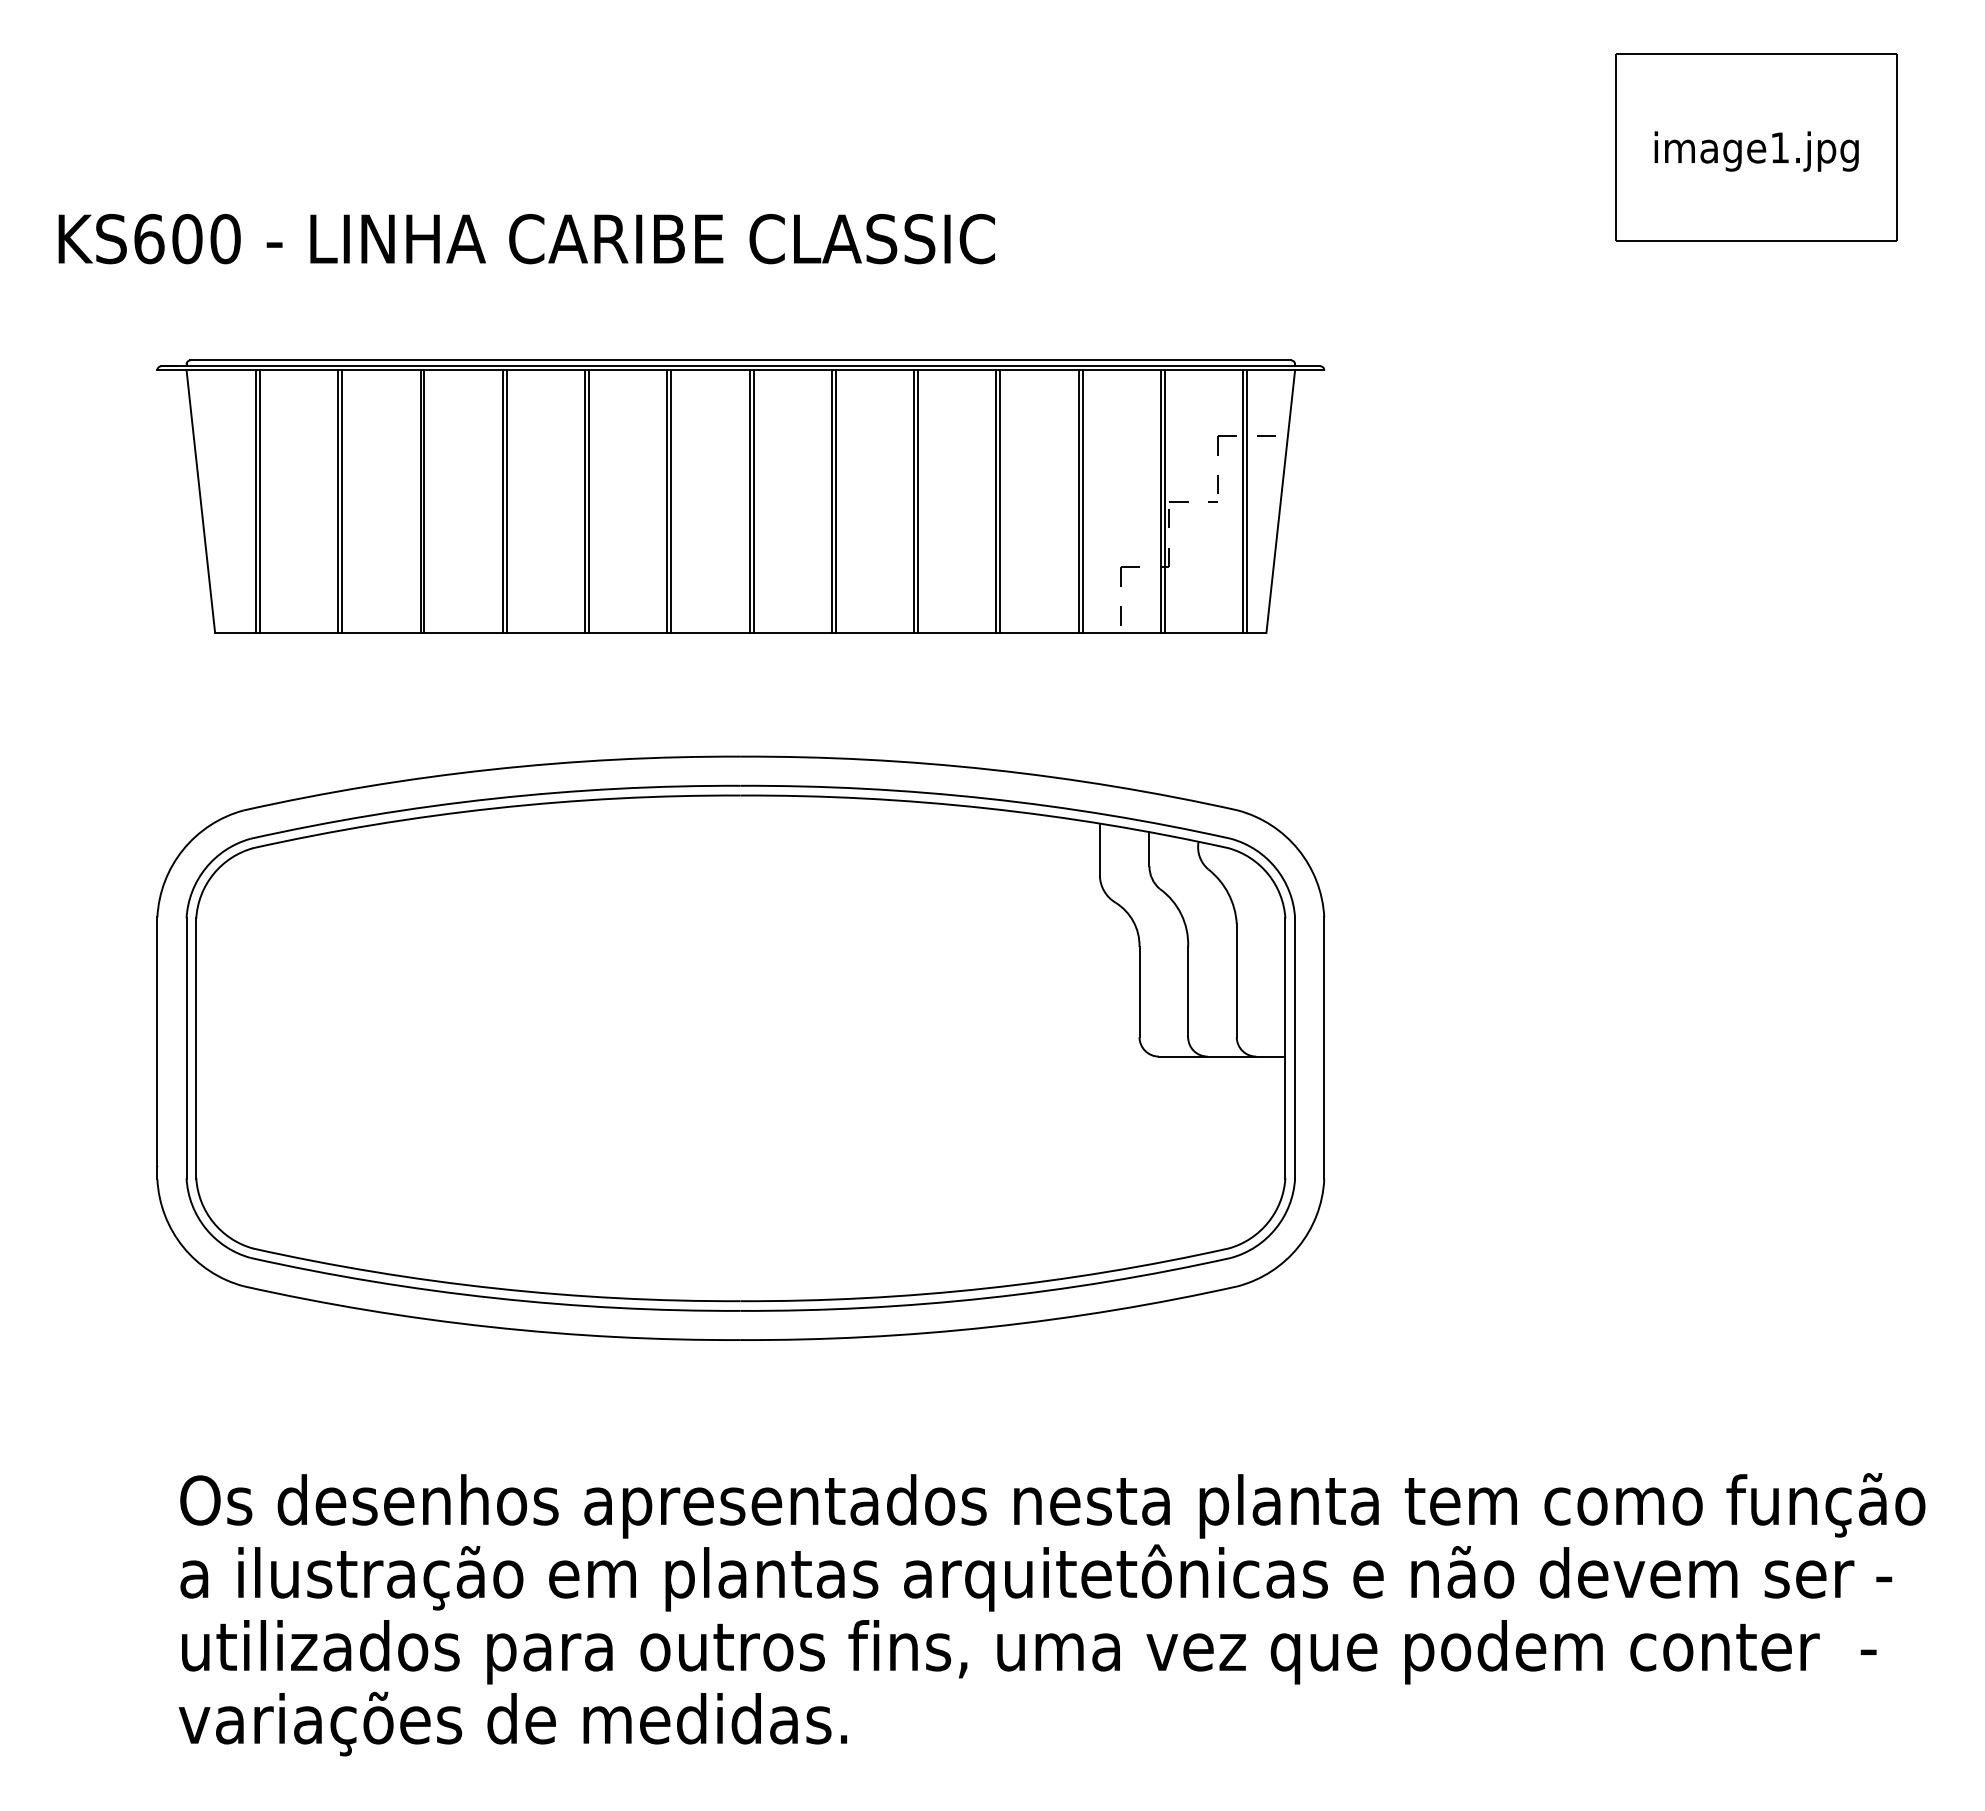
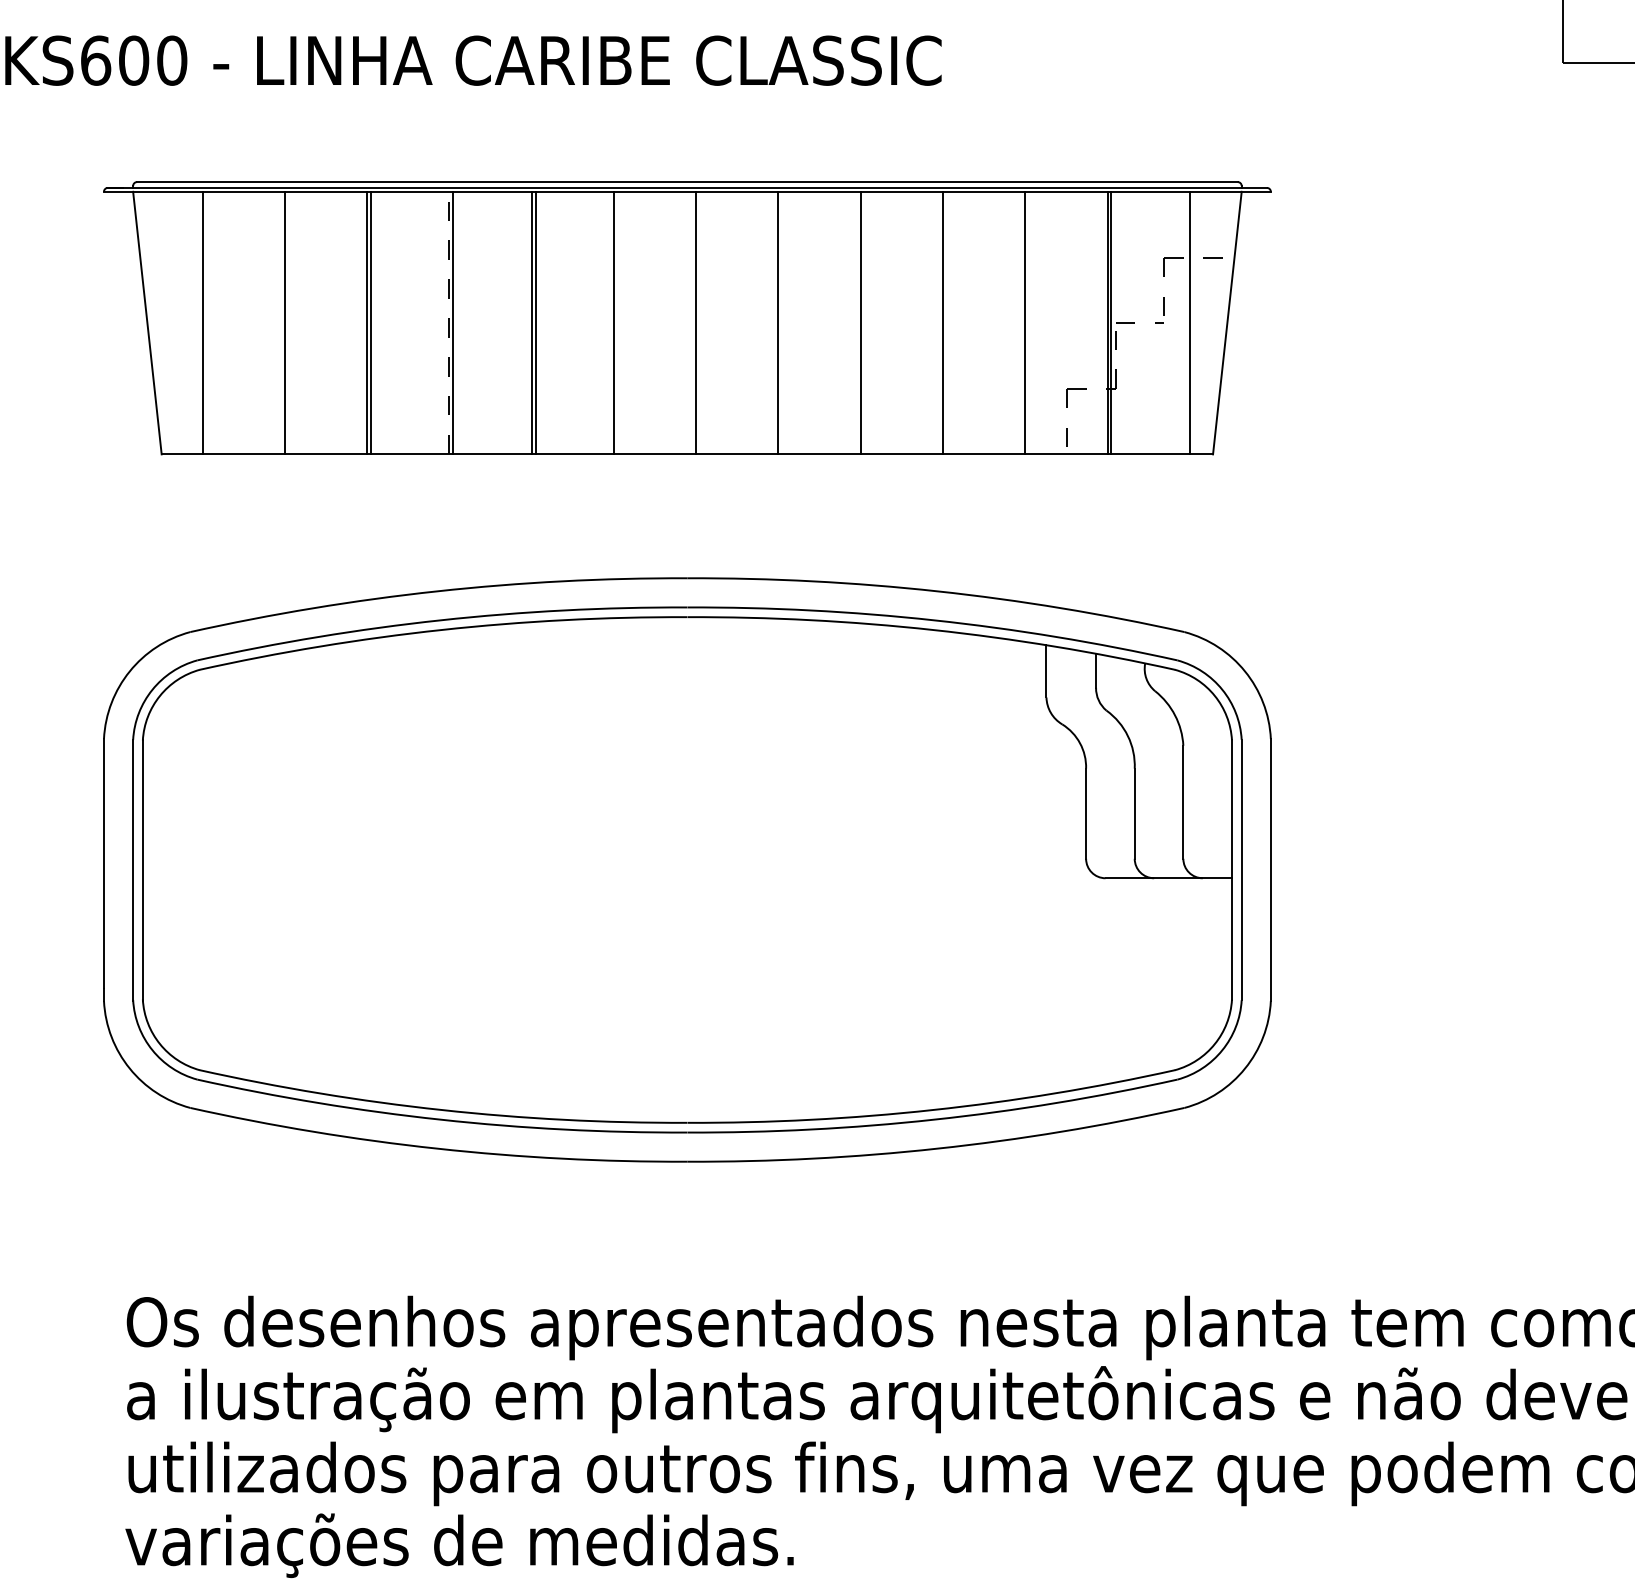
line: (502, 500) -> (449, 322), solid -> dashed
line: (259, 501) -> (206, 323), removed
line: (342, 501) -> (289, 323), removed
line: (671, 501) -> (618, 323), removed
line: (753, 501) -> (700, 323), removed
line: (835, 501) -> (782, 323), removed
line: (918, 501) -> (865, 323), removed
line: (1000, 501) -> (947, 323), removed
line: (1082, 501) -> (1029, 323), removed
line: (1247, 501) -> (1194, 323), removed

